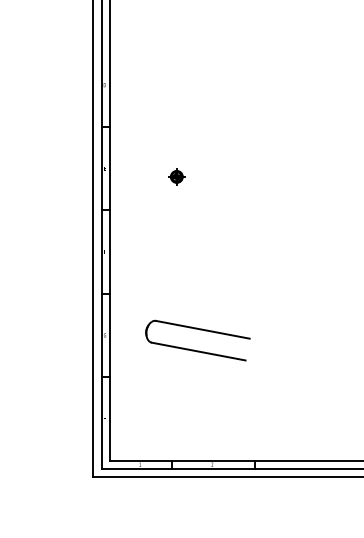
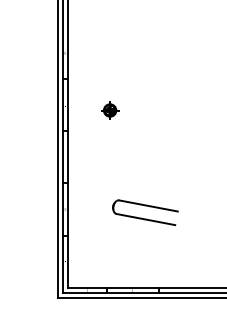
part: (177, 176) -> (110, 110), size x1.67
part: (198, 340) -> (145, 212), moved

